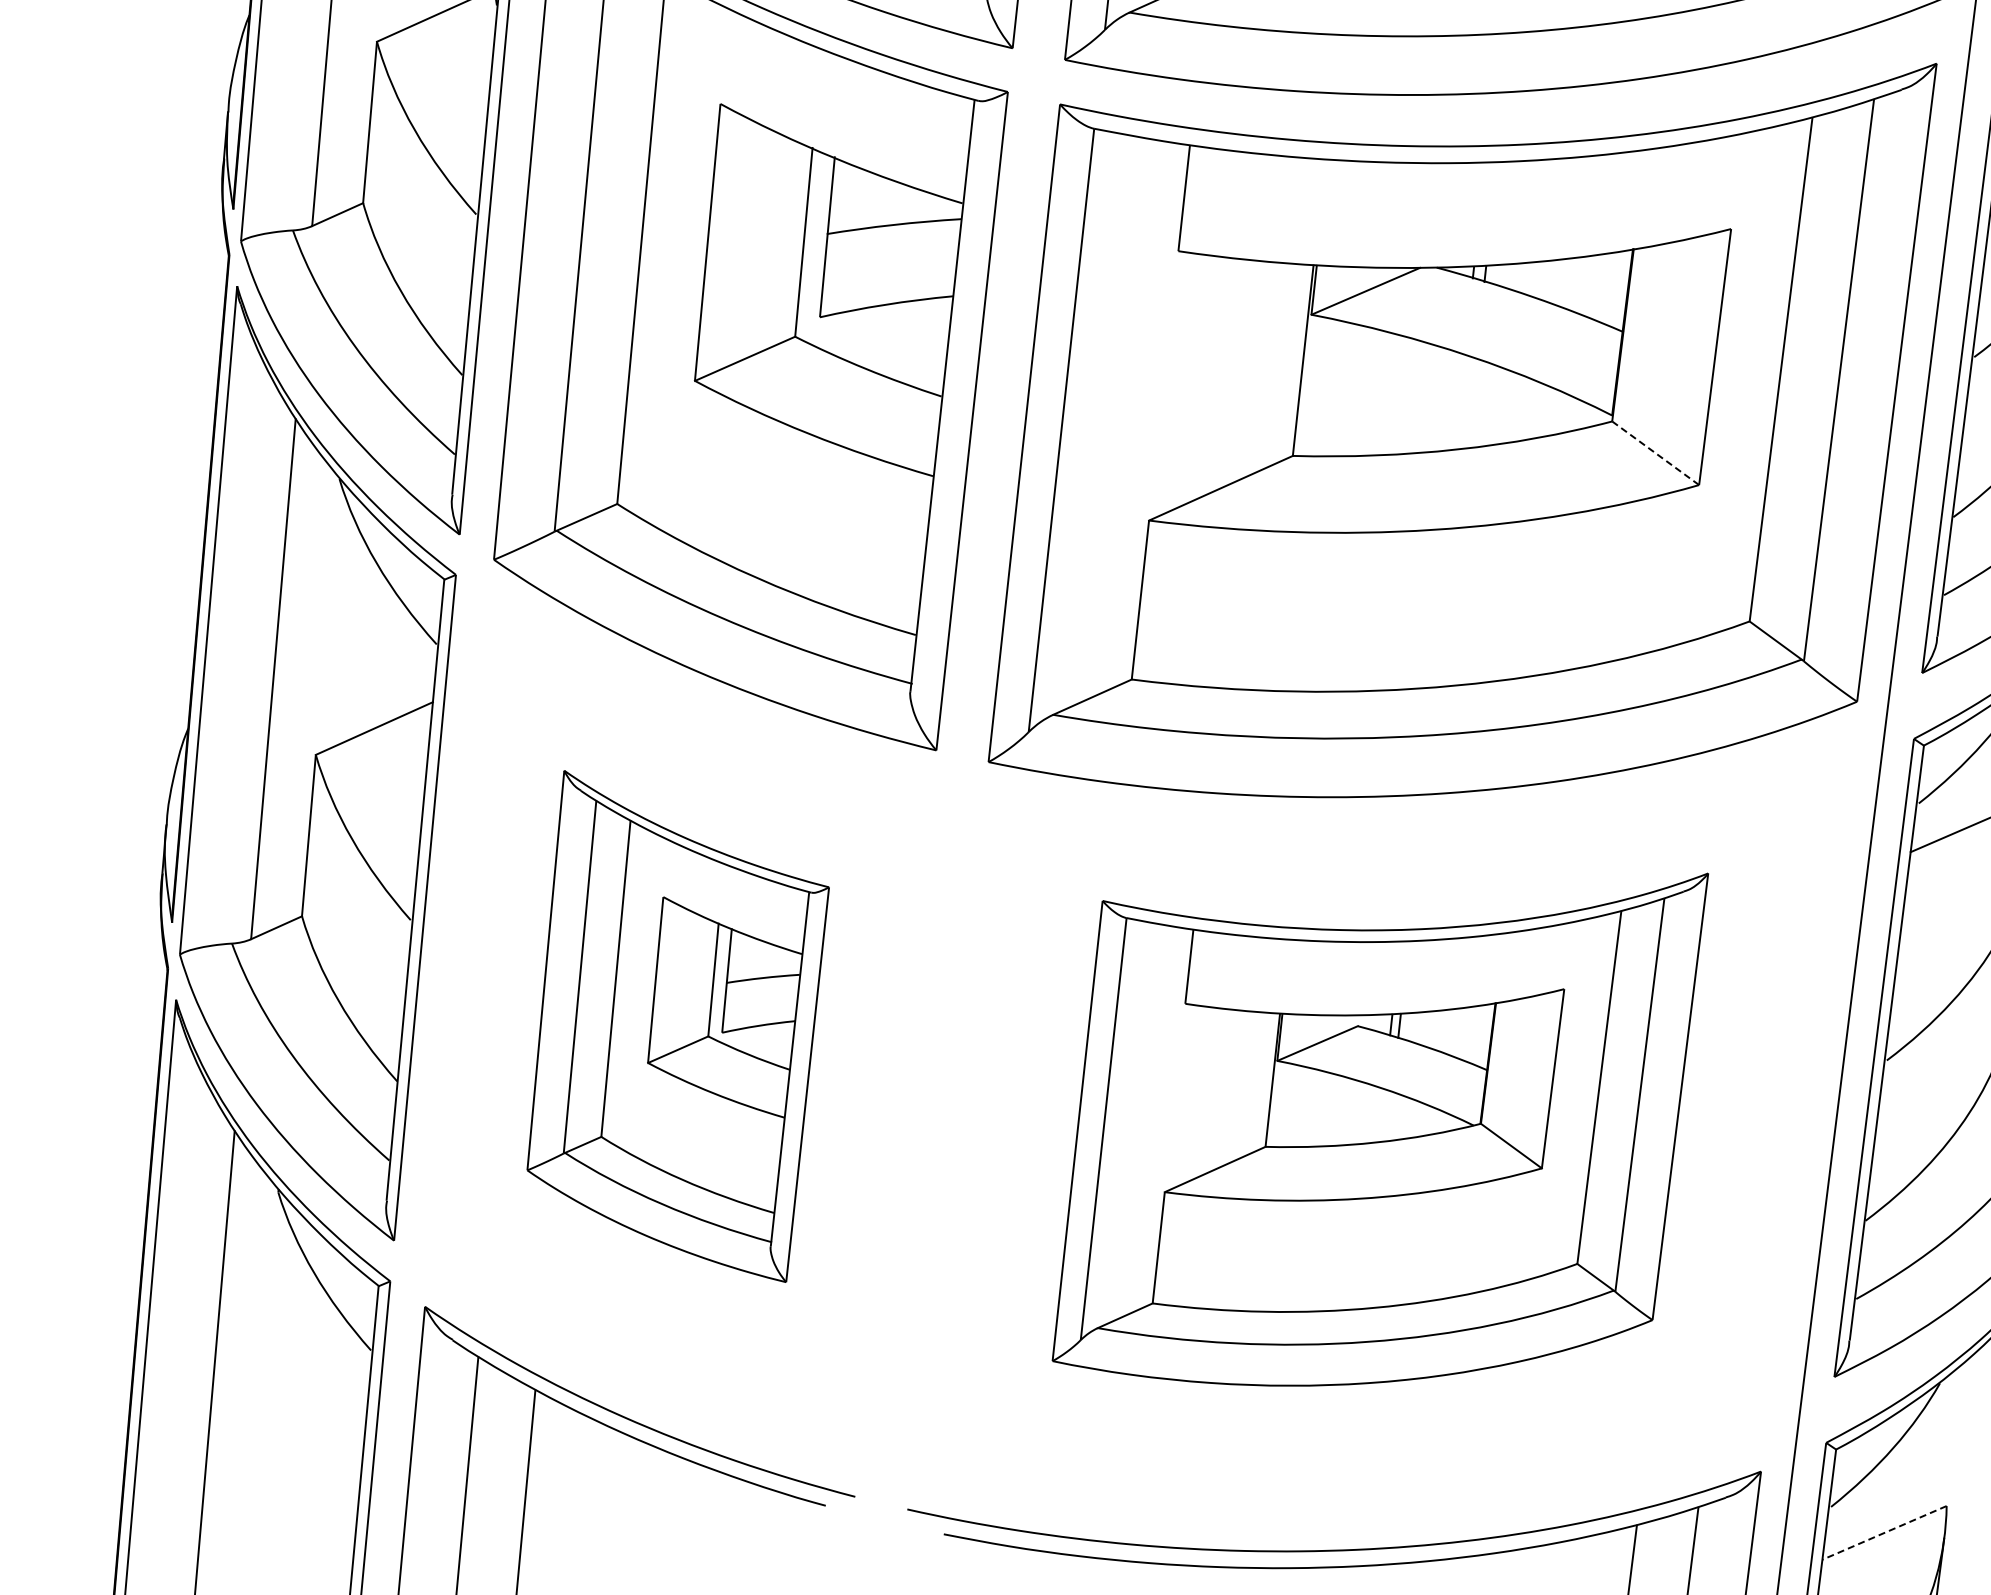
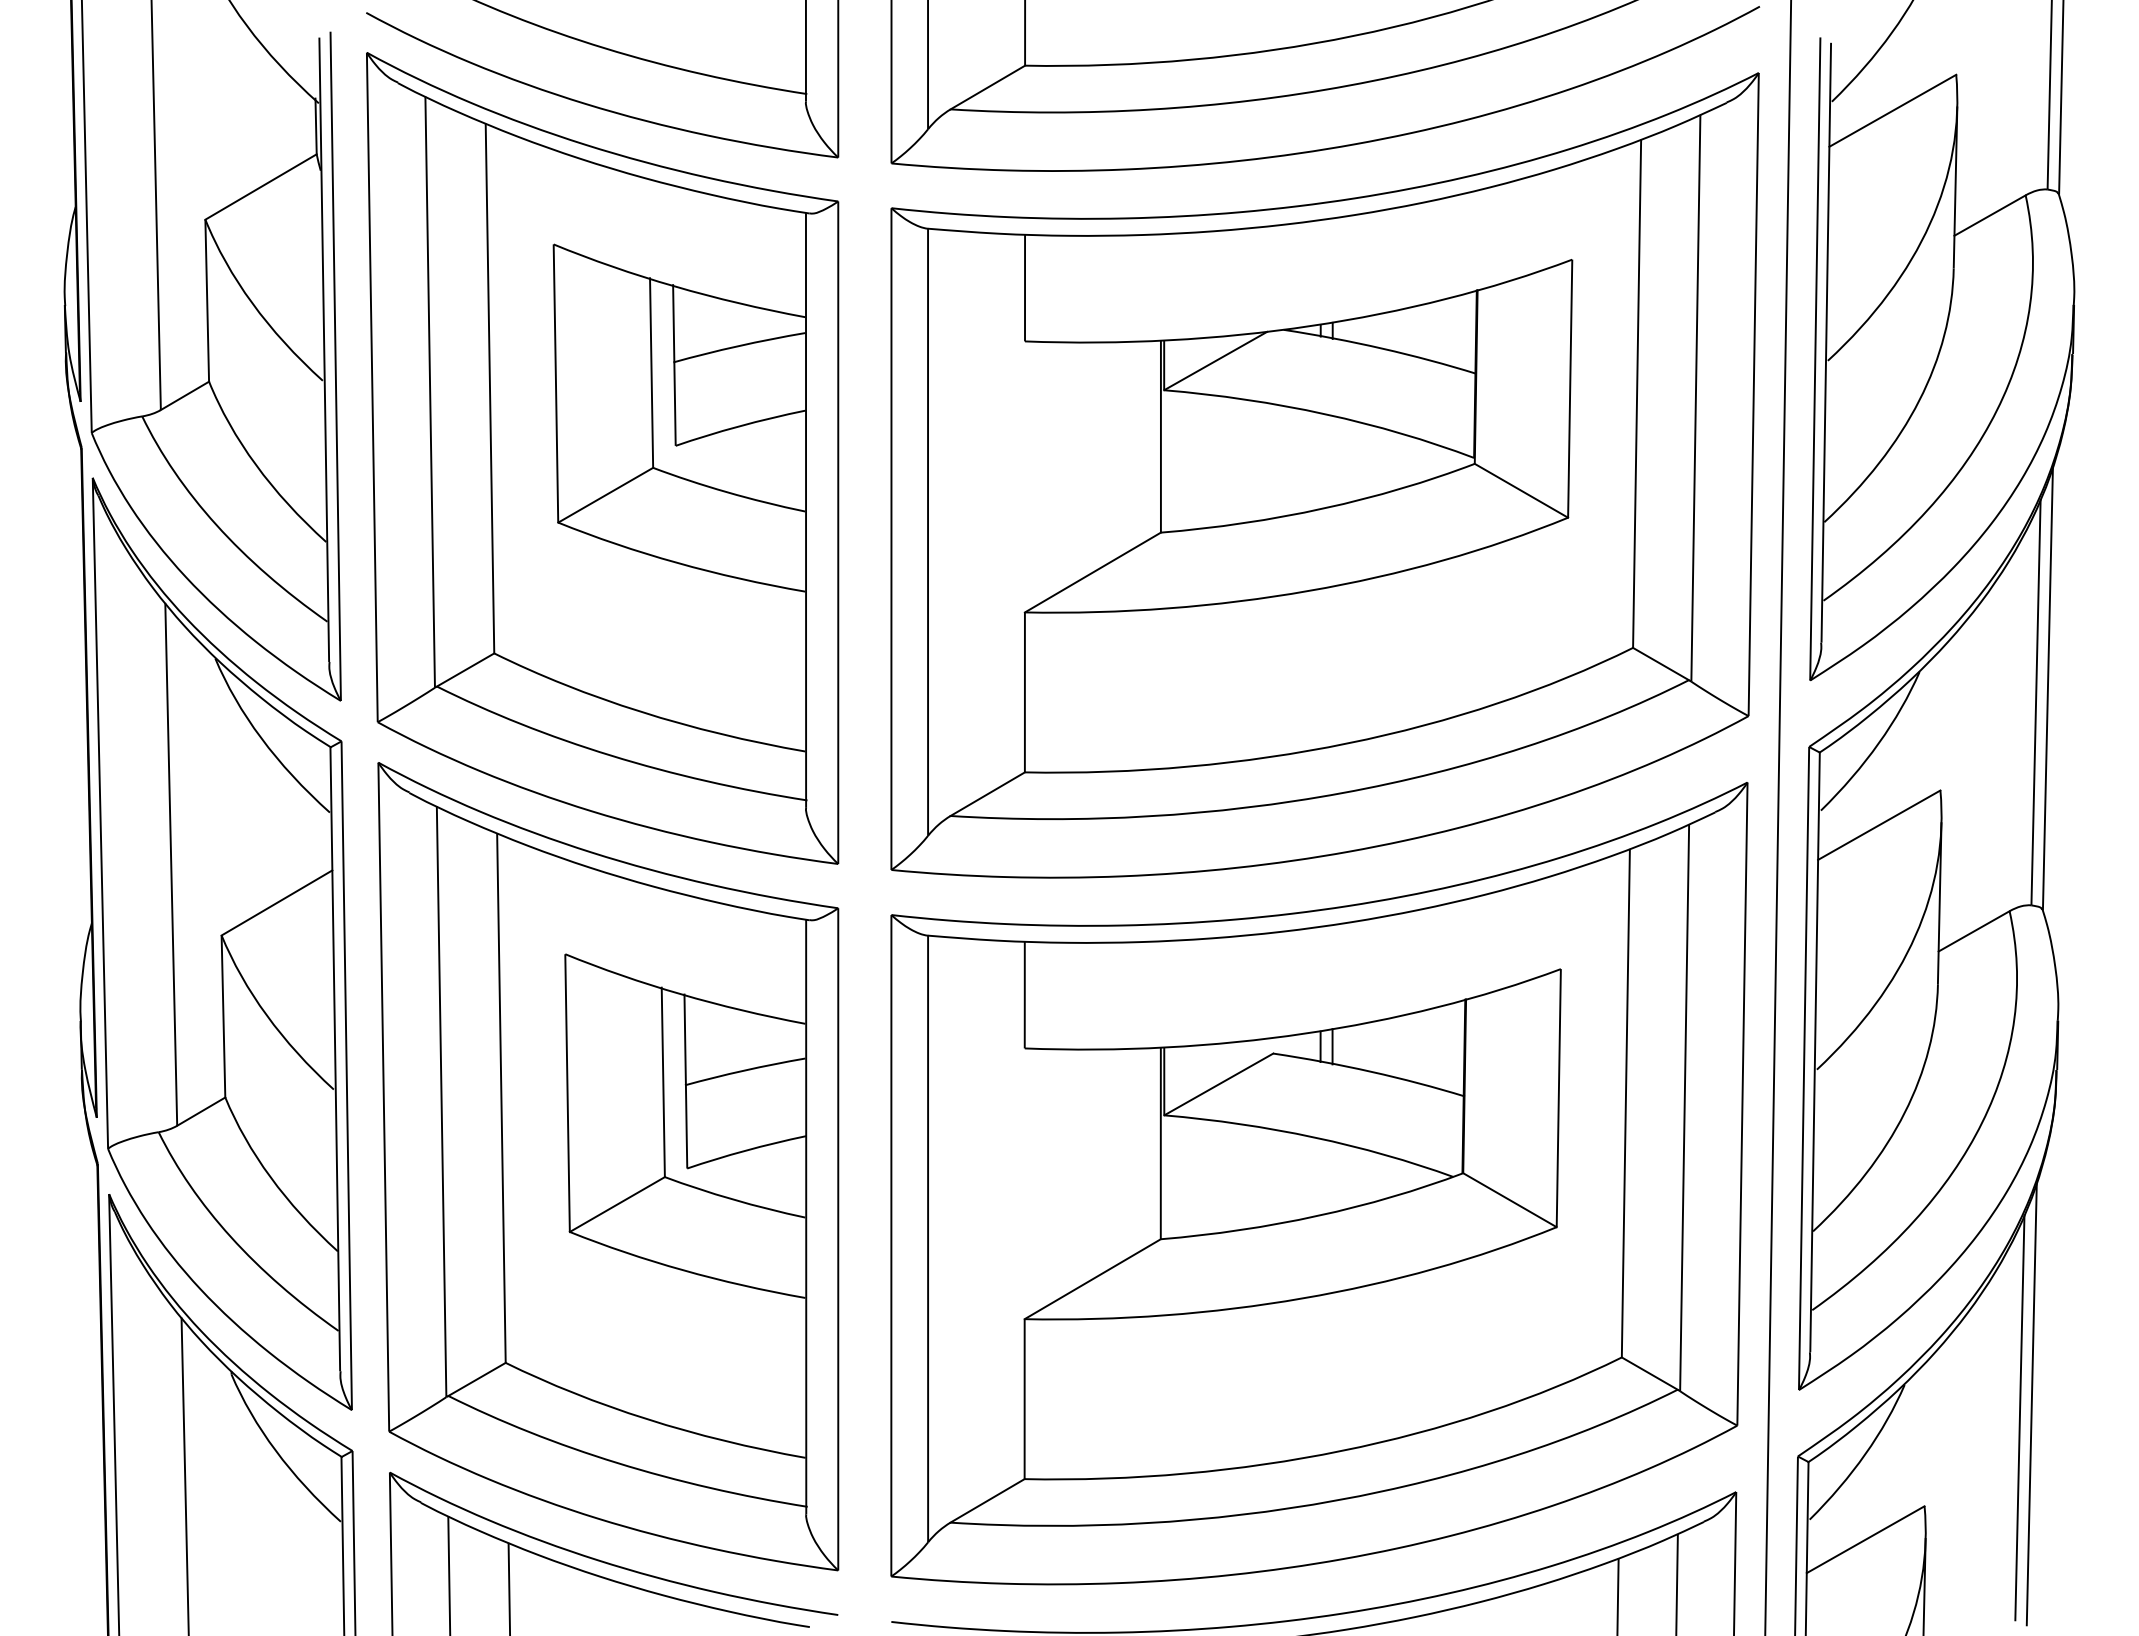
line: (1655, 452) -> (1521, 490), dashed -> solid
part: (675, 1026) -> (608, 1166), size x1.67
part: (1380, 1119) -> (1319, 1183), size x1.43
line: (1884, 1532) -> (1865, 1539), dashed -> solid

